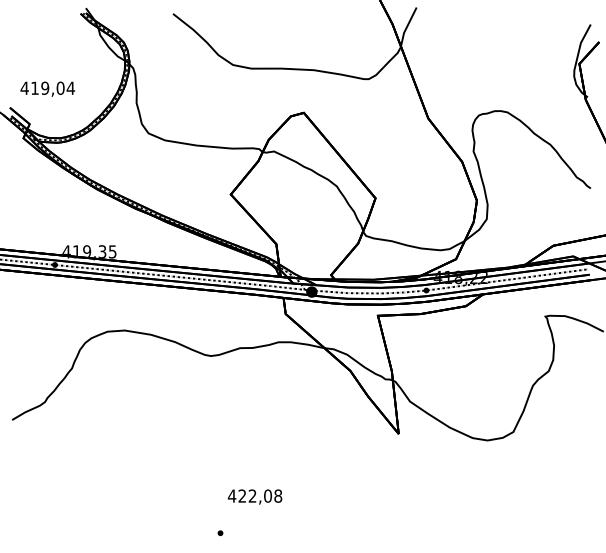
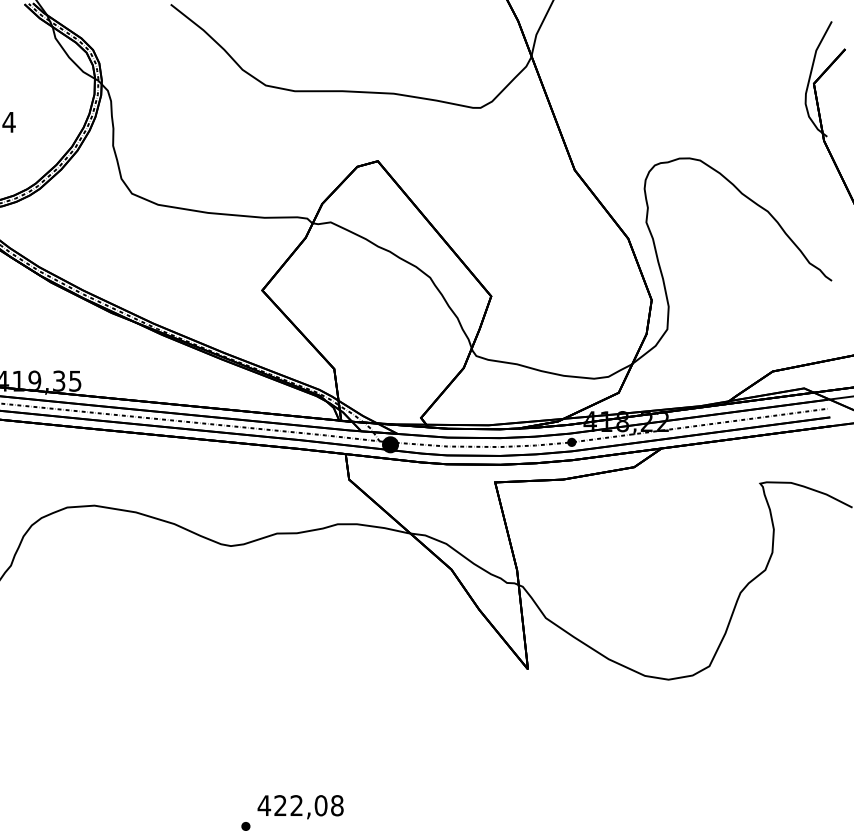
text: (254, 496) -> (299, 806), moved

